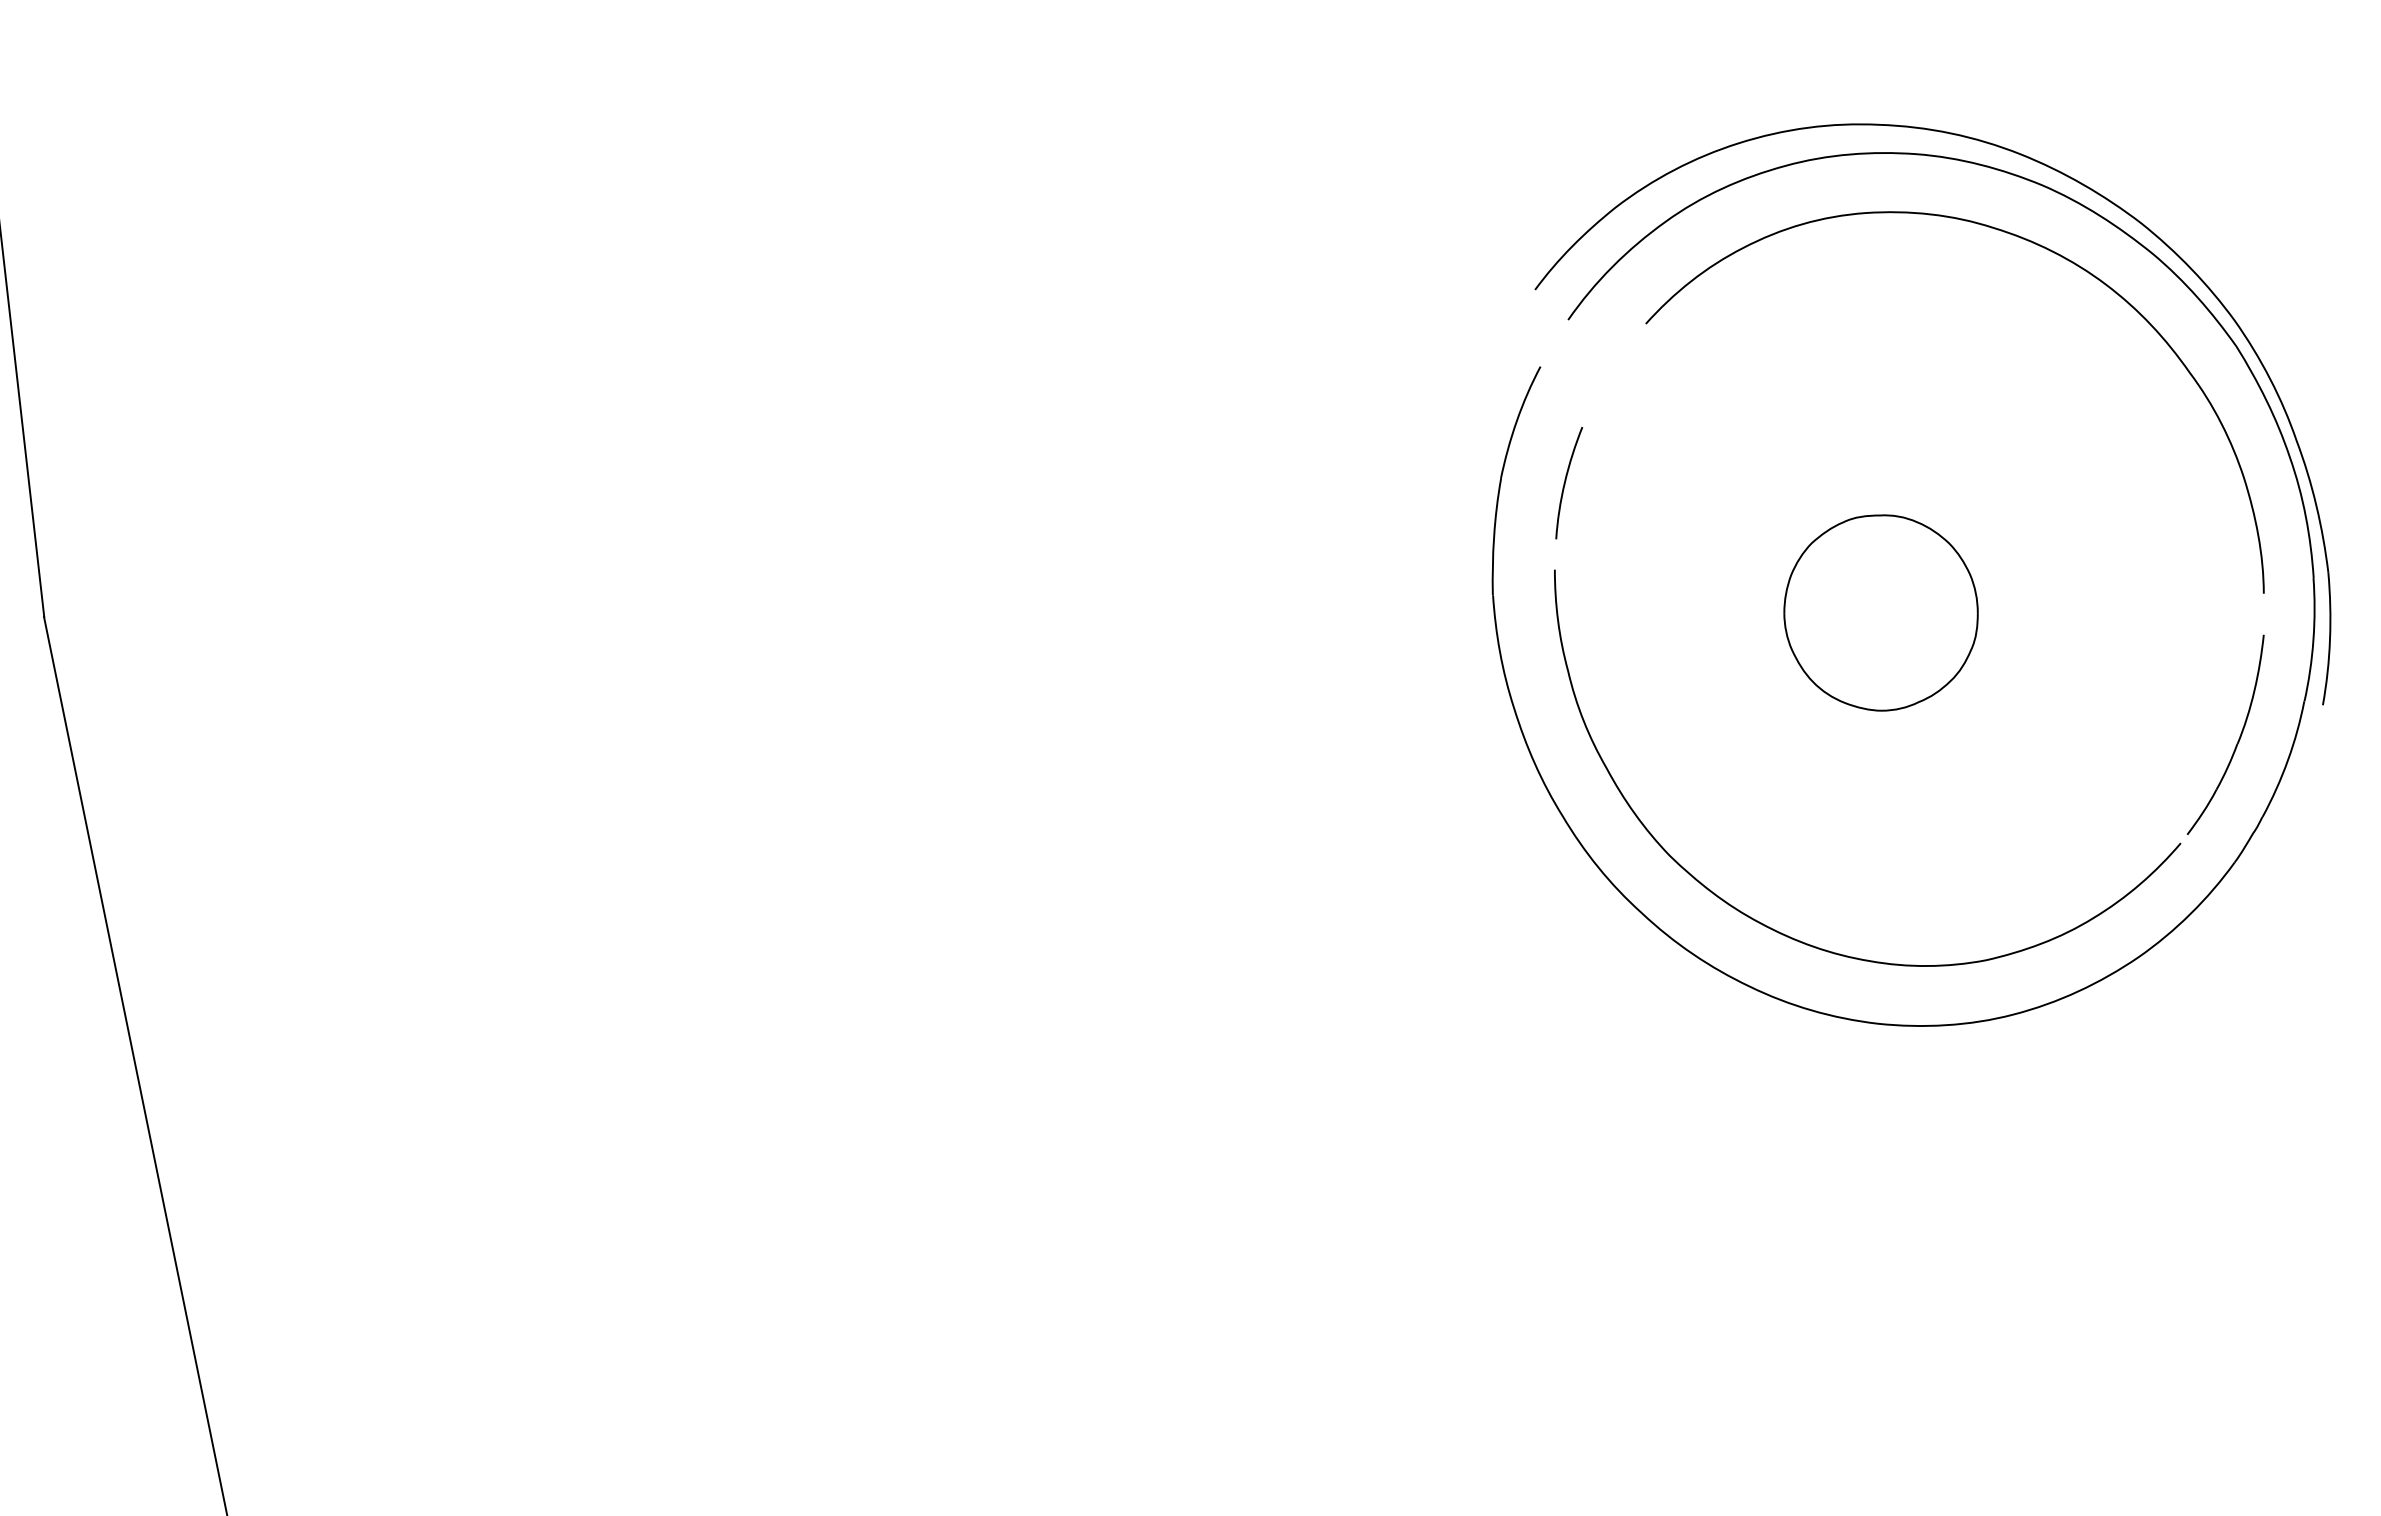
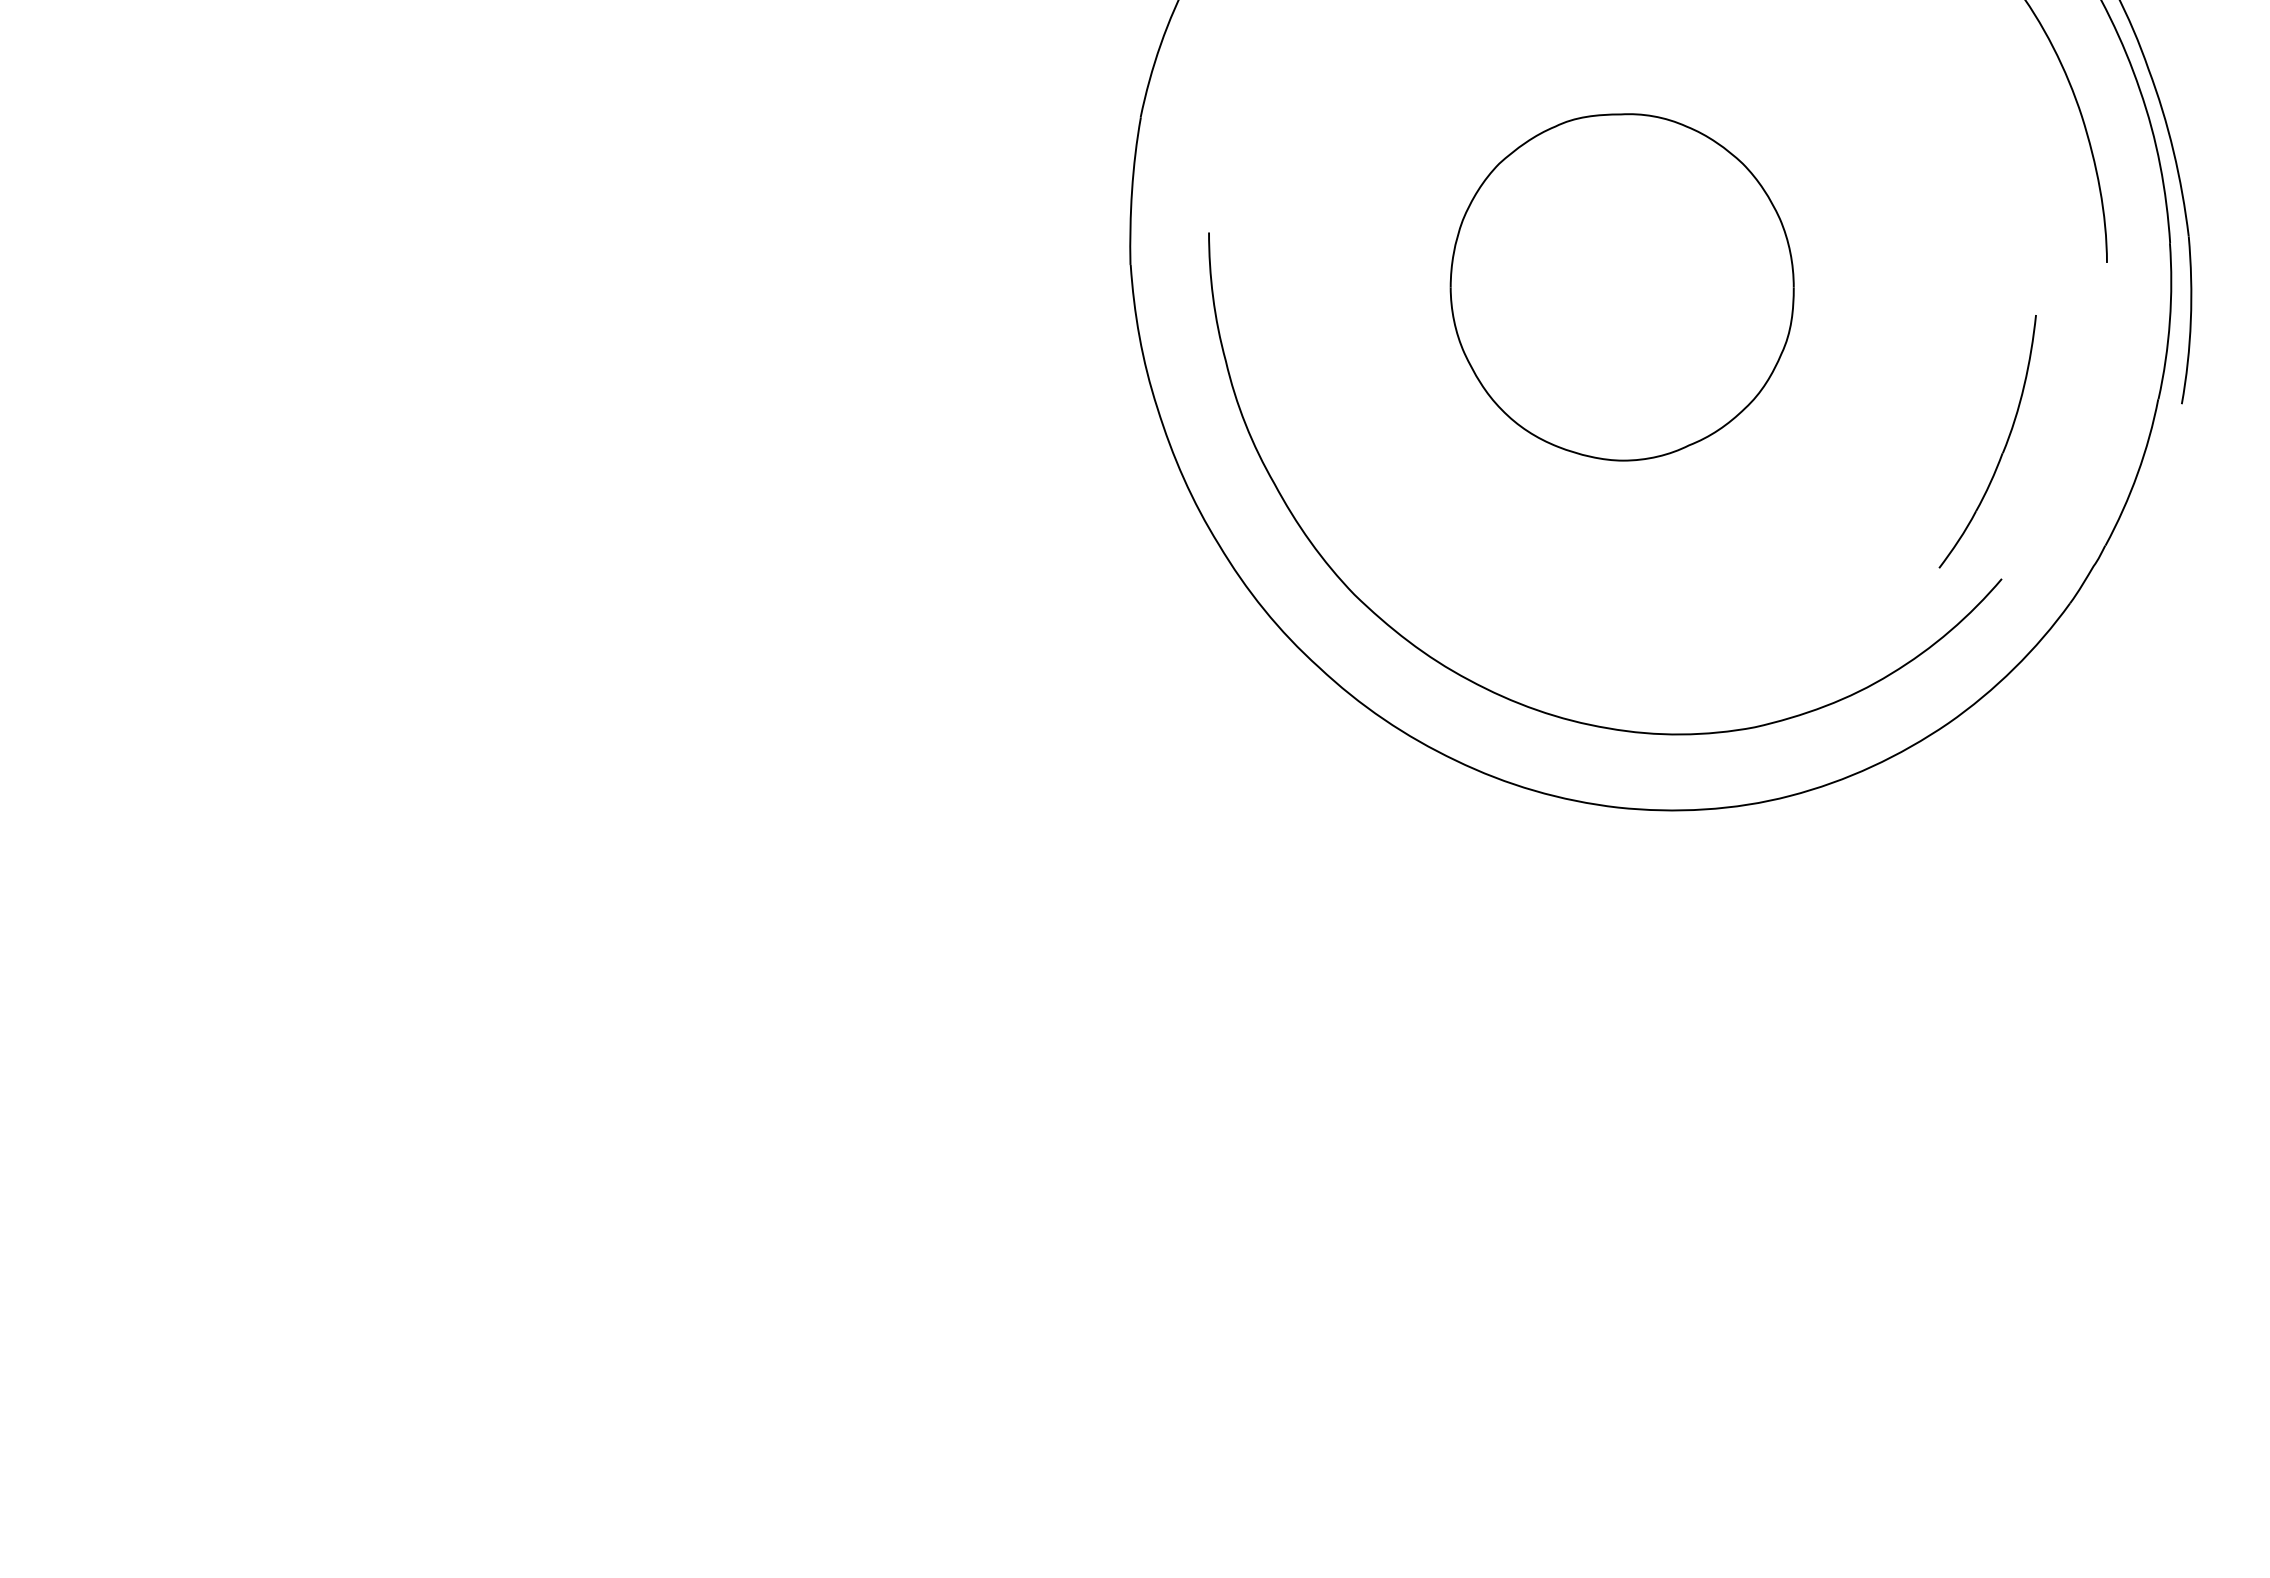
curve: (1566, 481) -> (1223, 120), removed
part: (1880, 612) -> (1621, 286), size x1.4
part: (2238, 738) -> (2003, 446), moved

